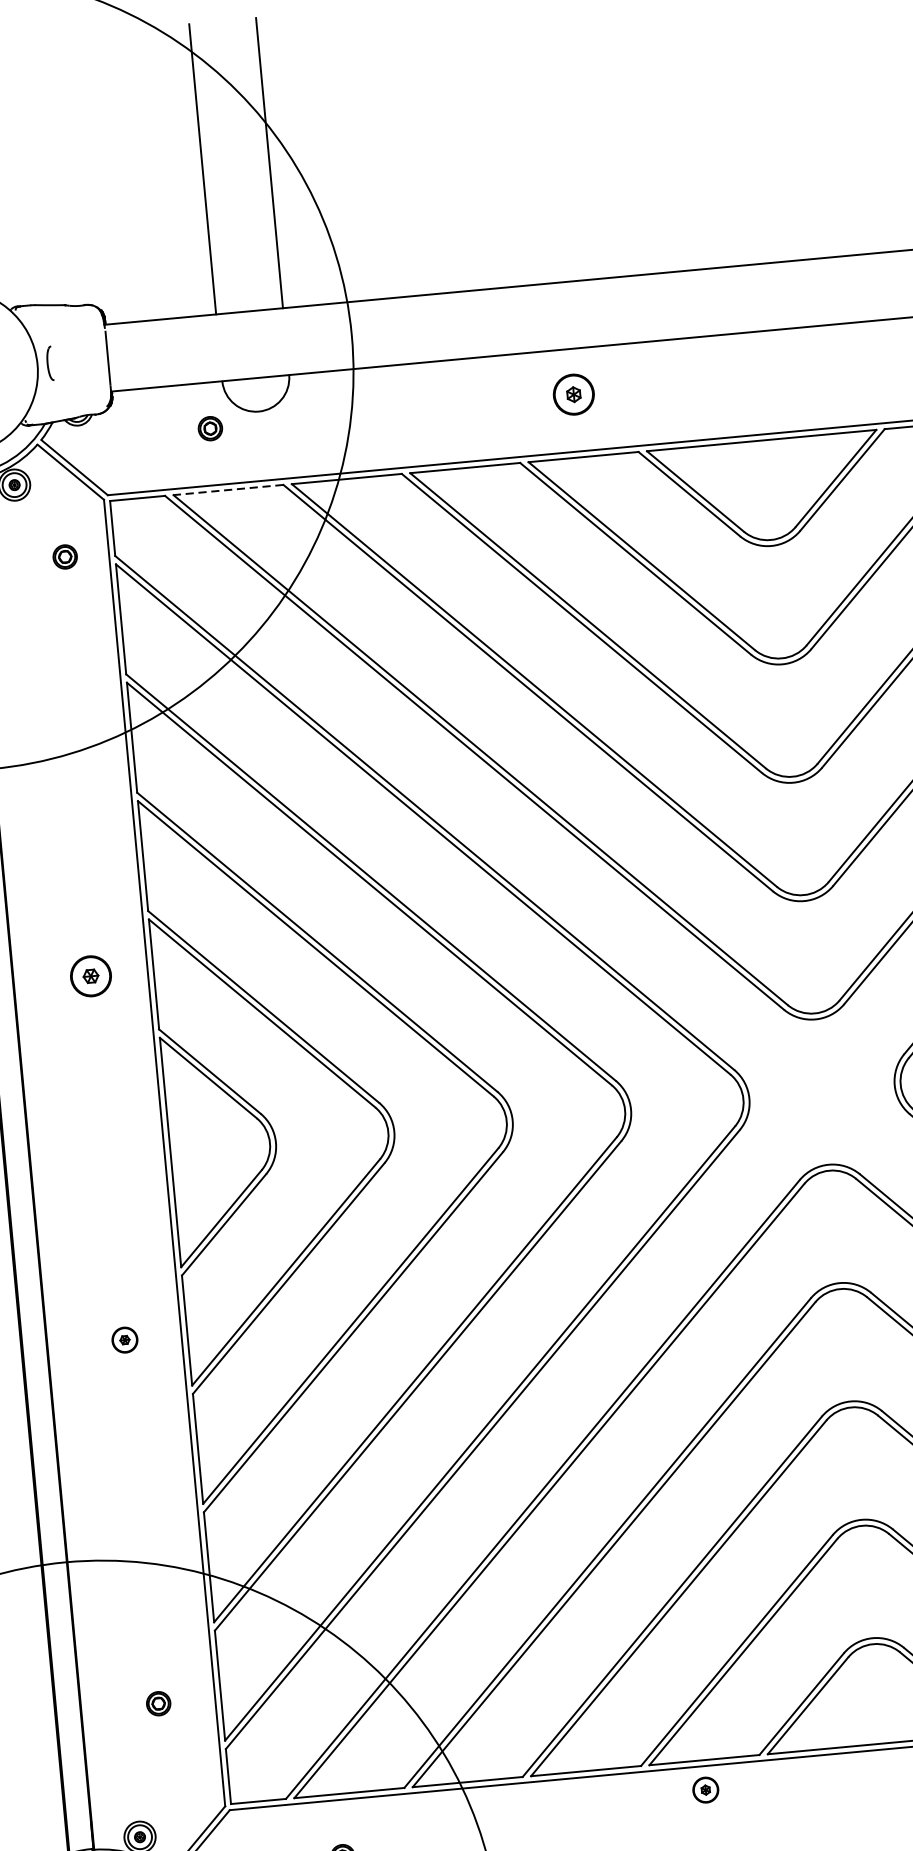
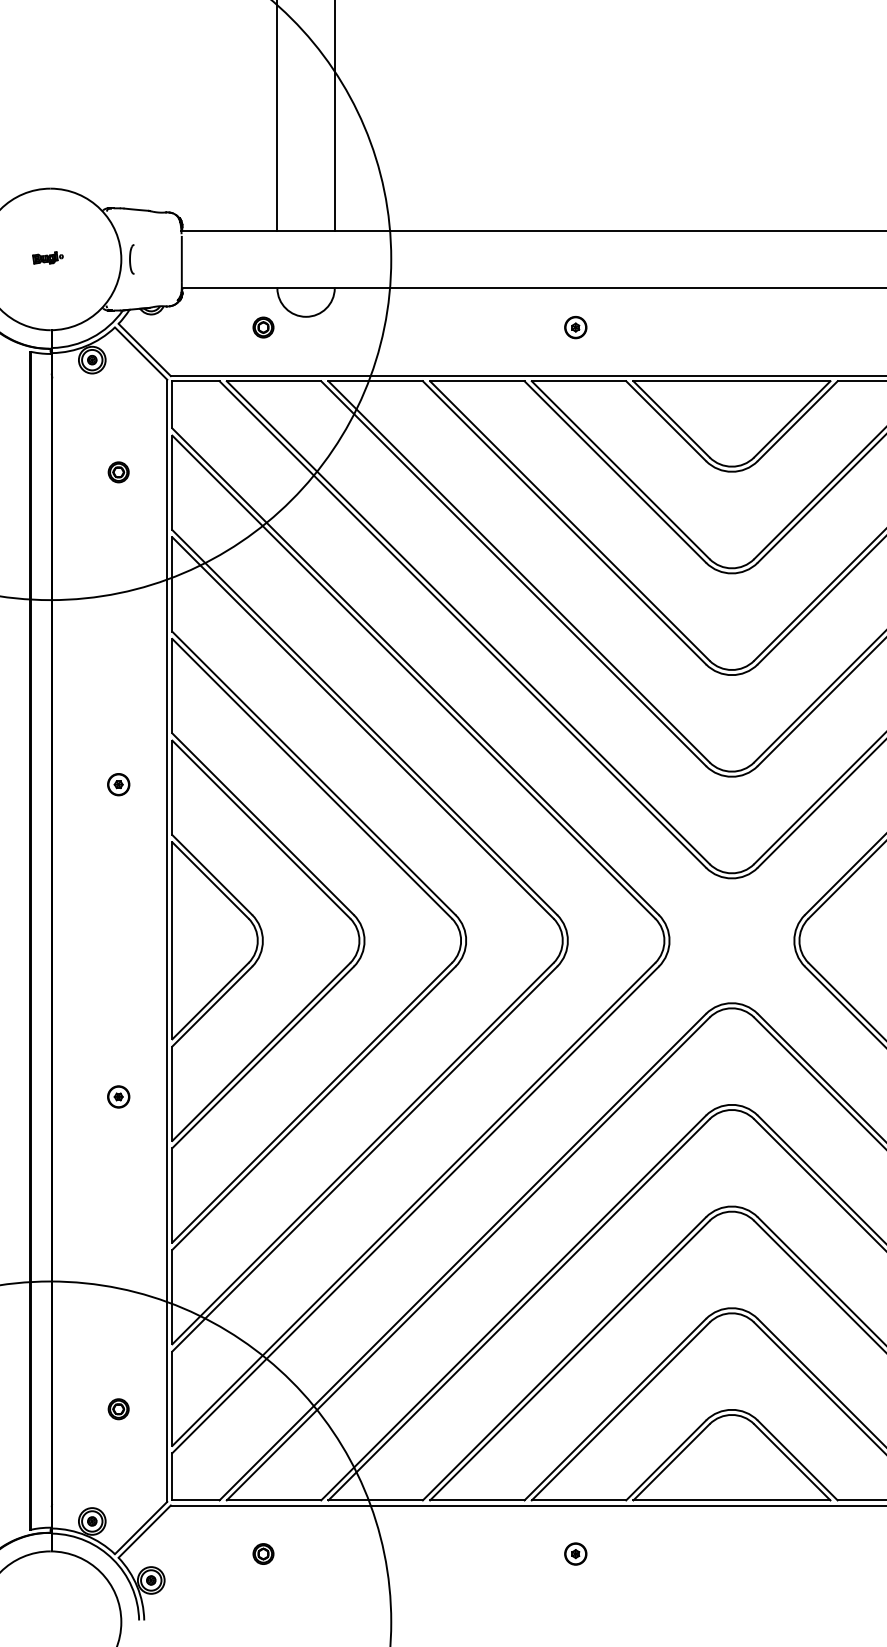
part: (573, 394) -> (575, 327), size x0.62
line: (227, 490) -> (273, 381), dashed -> solid
part: (64, 557) -> (118, 472), moved
part: (90, 976) -> (118, 784), size x0.62
part: (705, 1789) -> (575, 1553), moved

